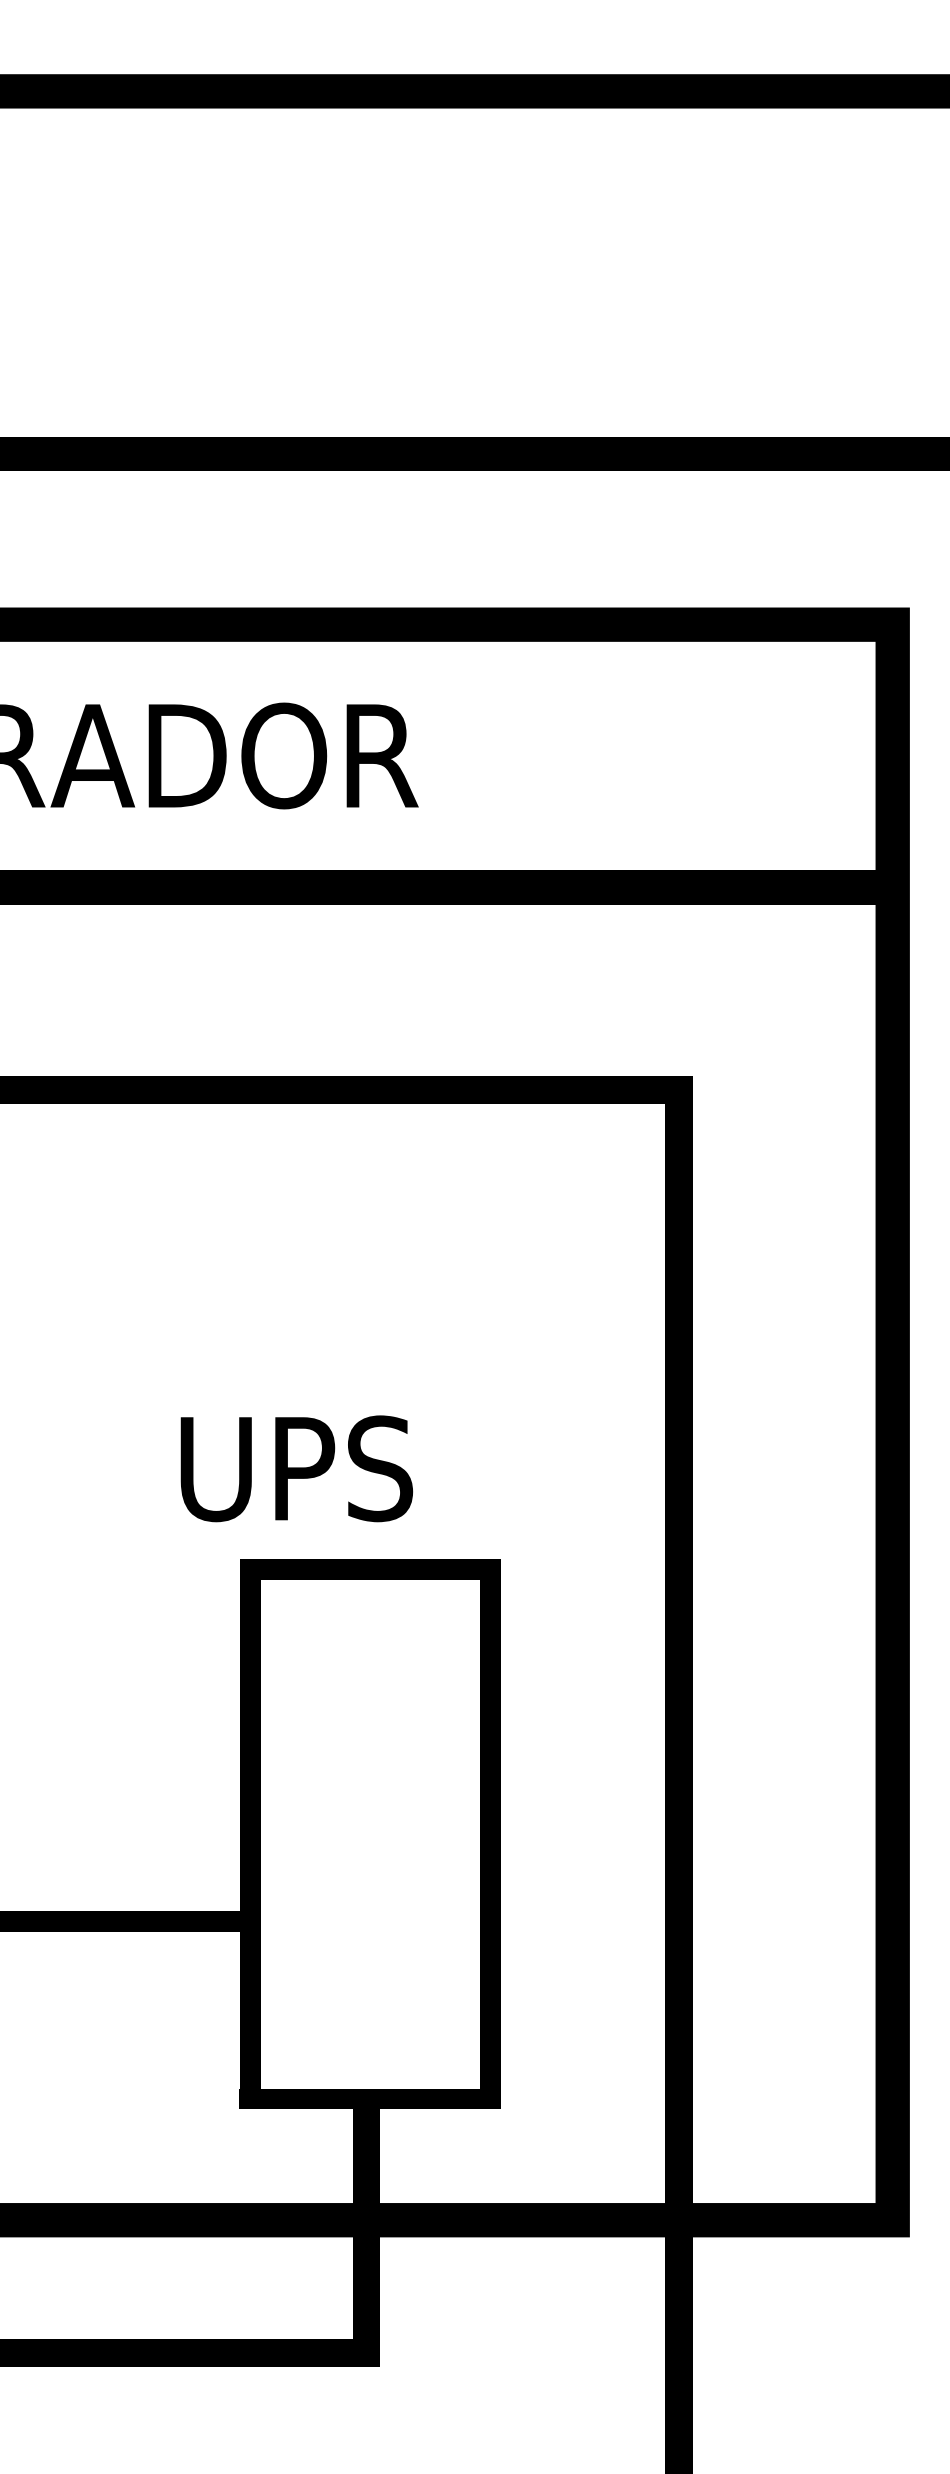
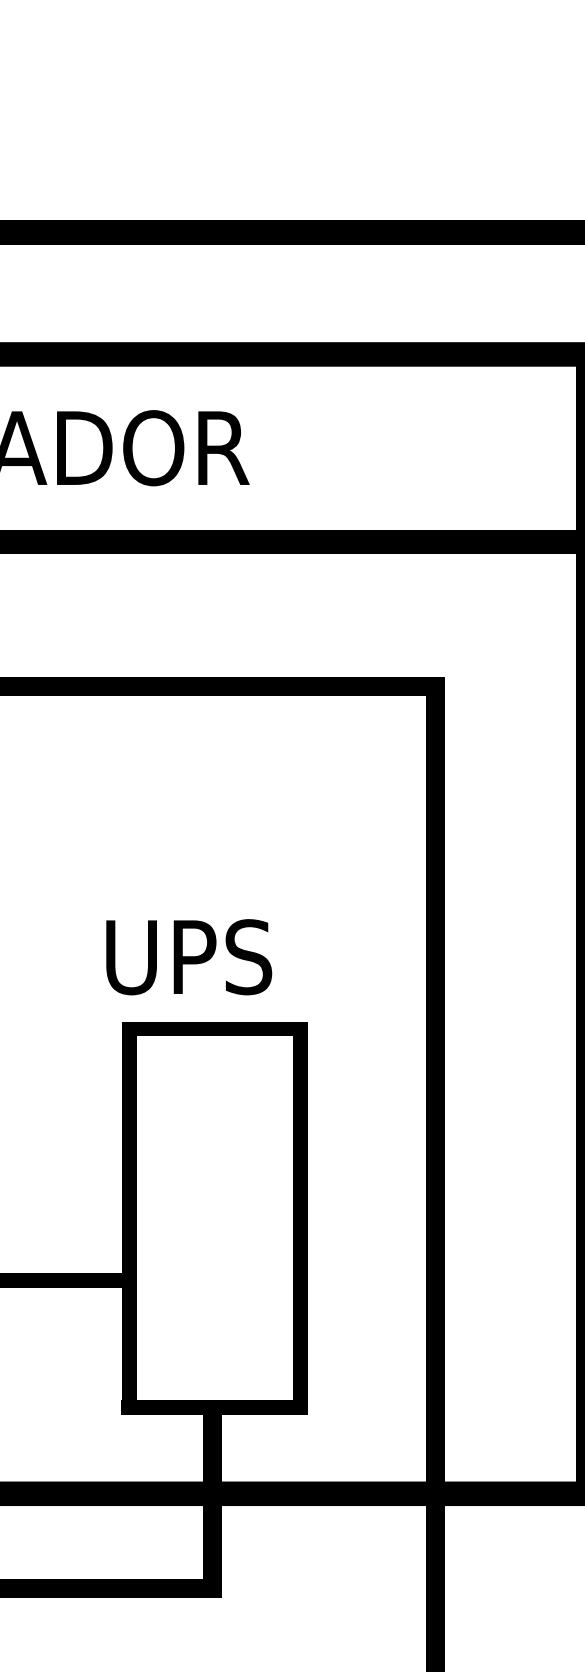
text: (296, 1468) -> (188, 957), moved

